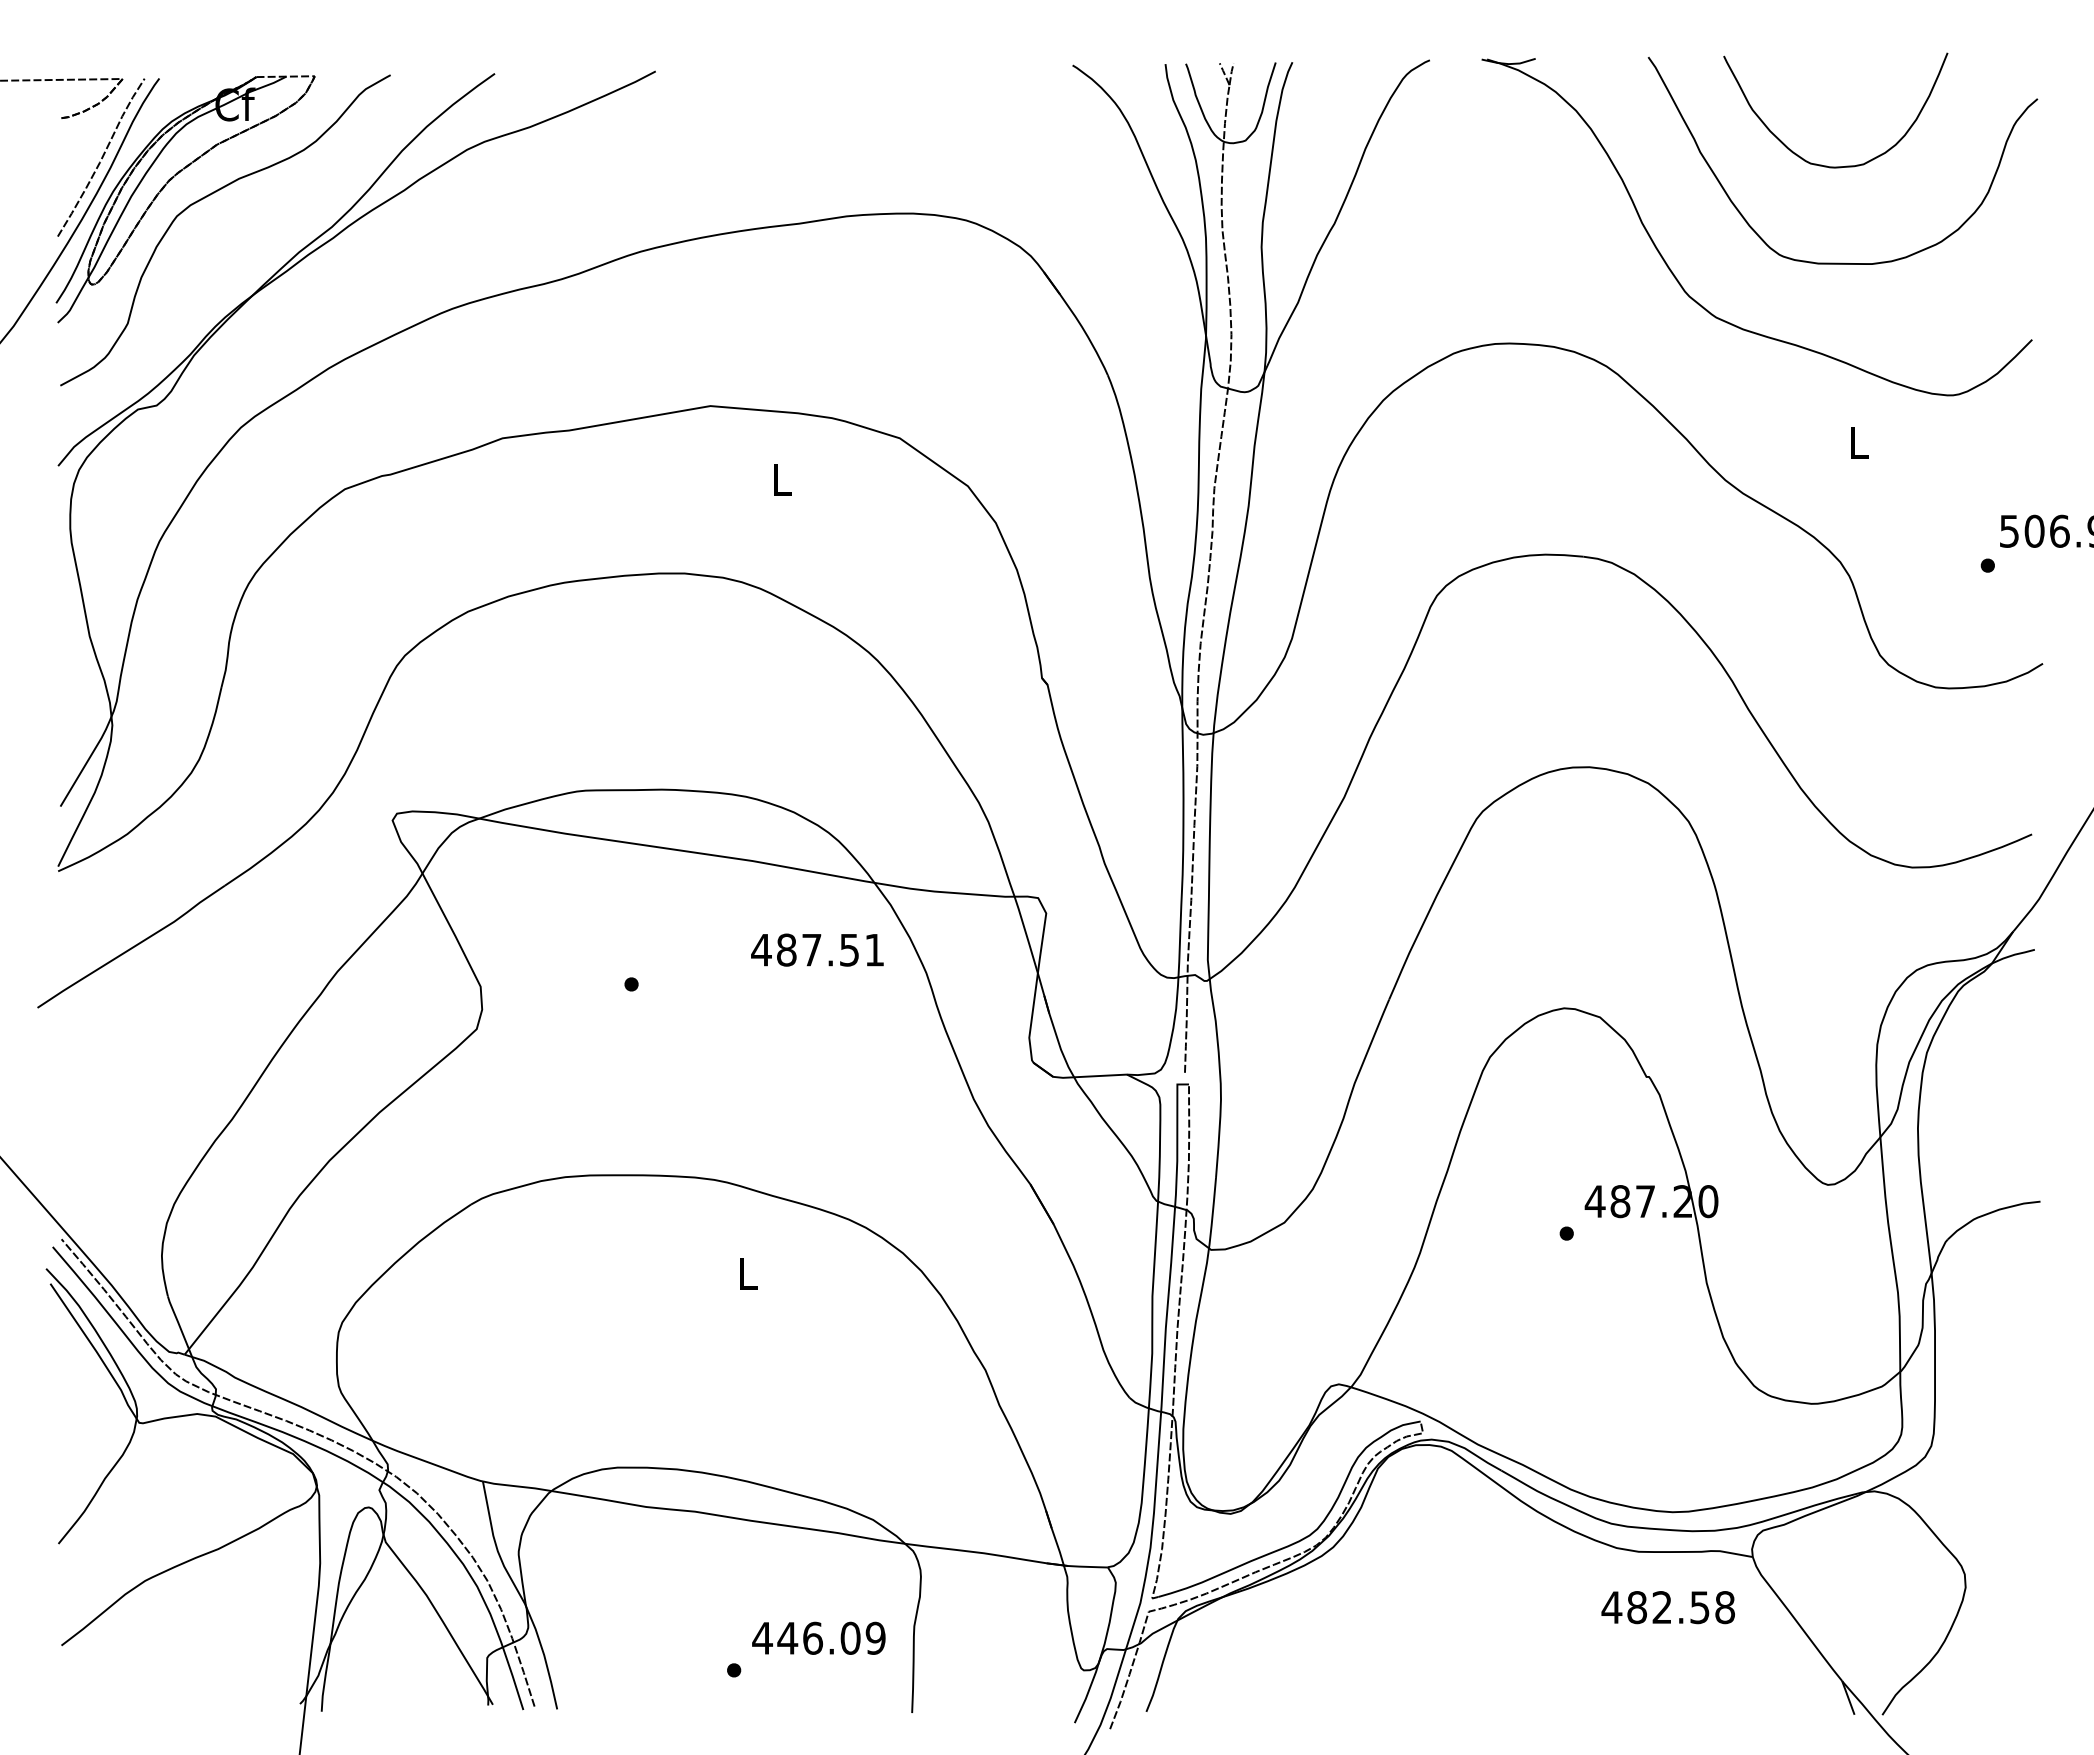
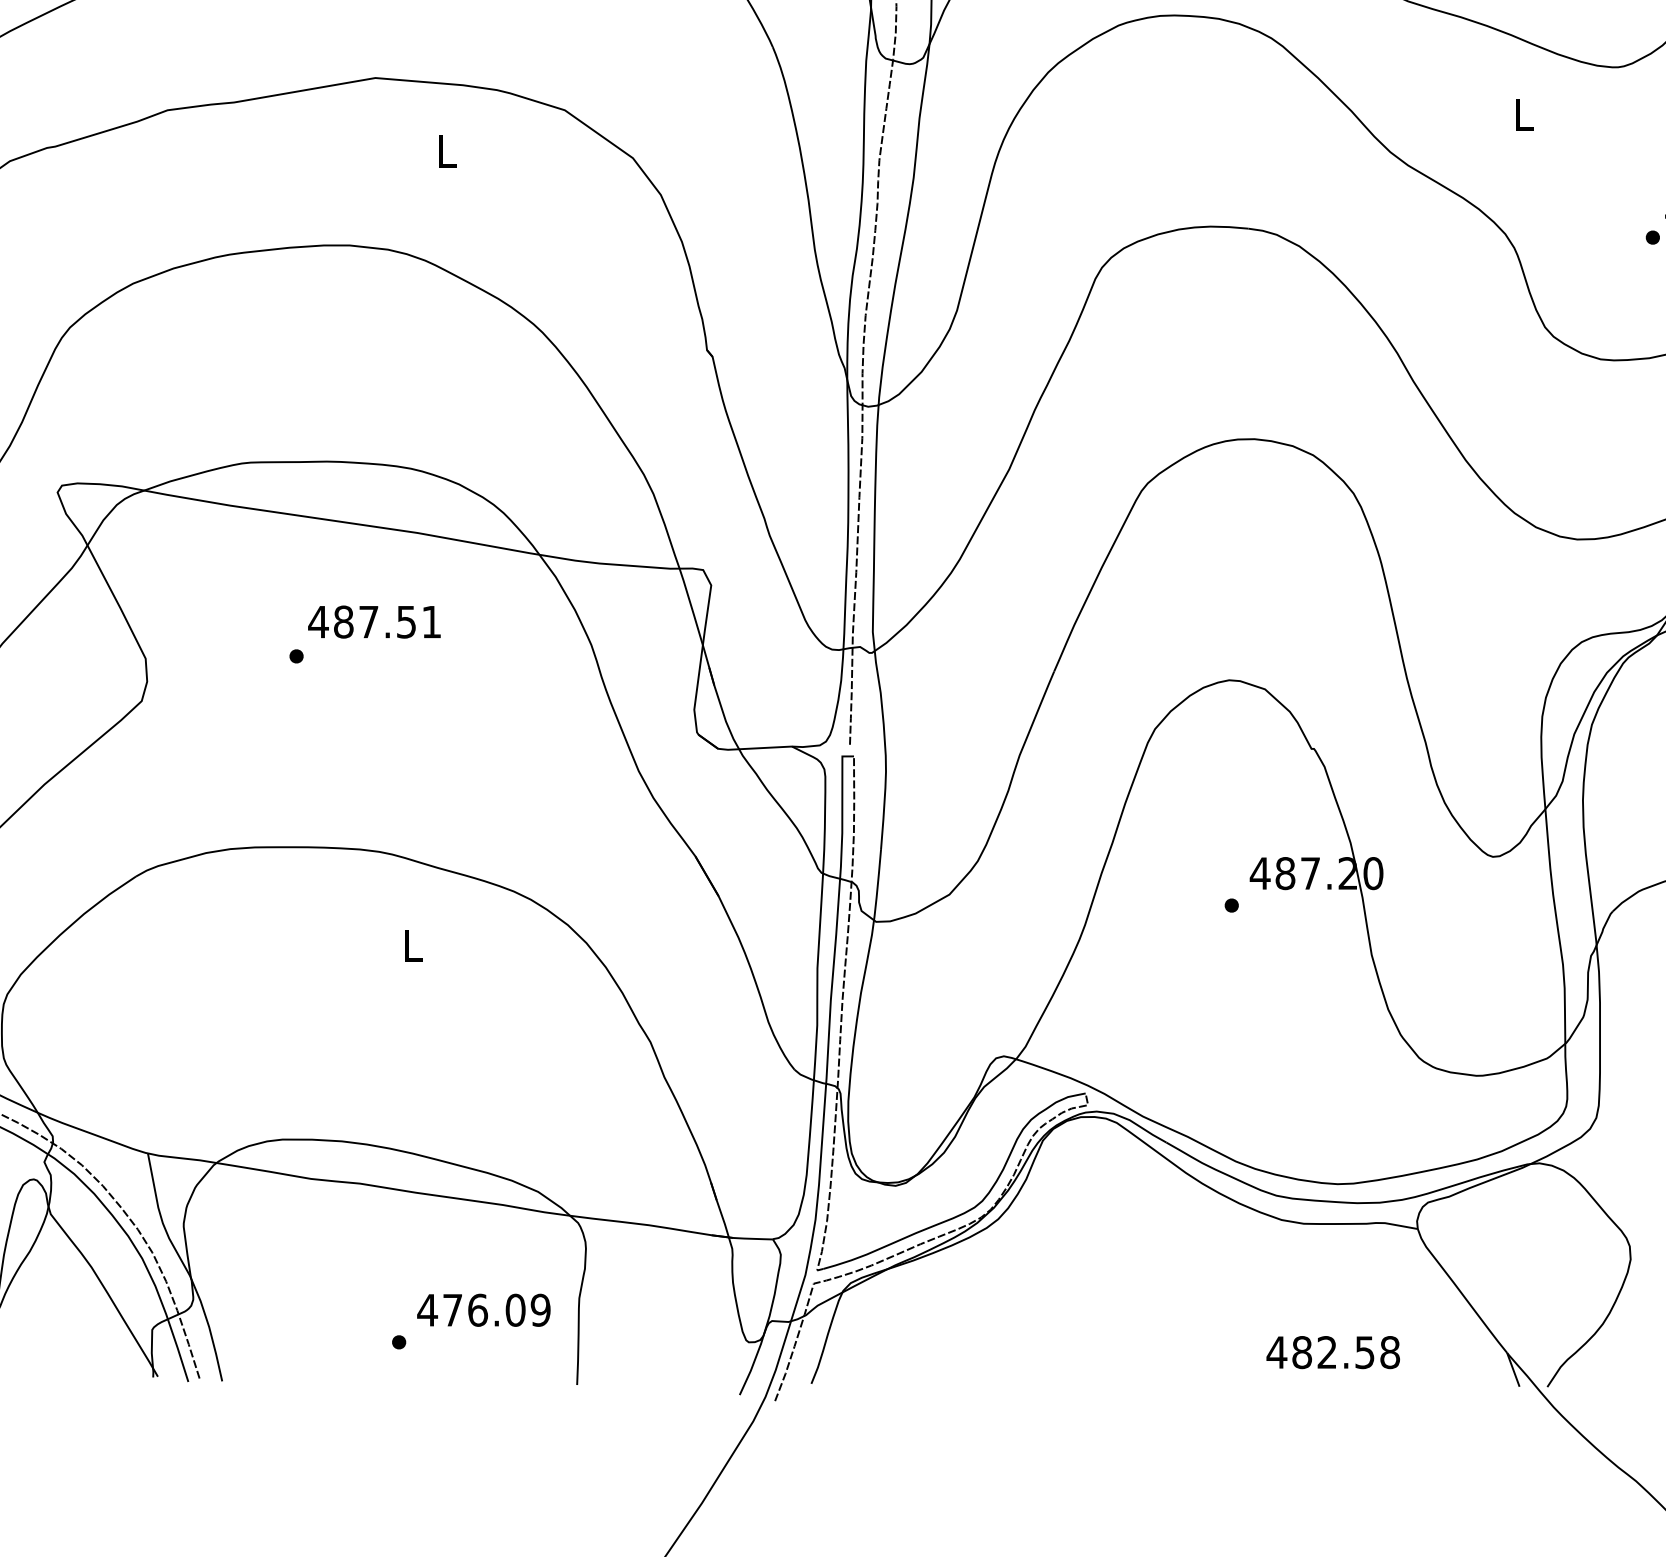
text: (817, 949) -> (374, 621), moved
text: (1667, 1607) -> (1332, 1352), moved
text: (787, 1638) -> (452, 1310), 446.09 -> 476.09

